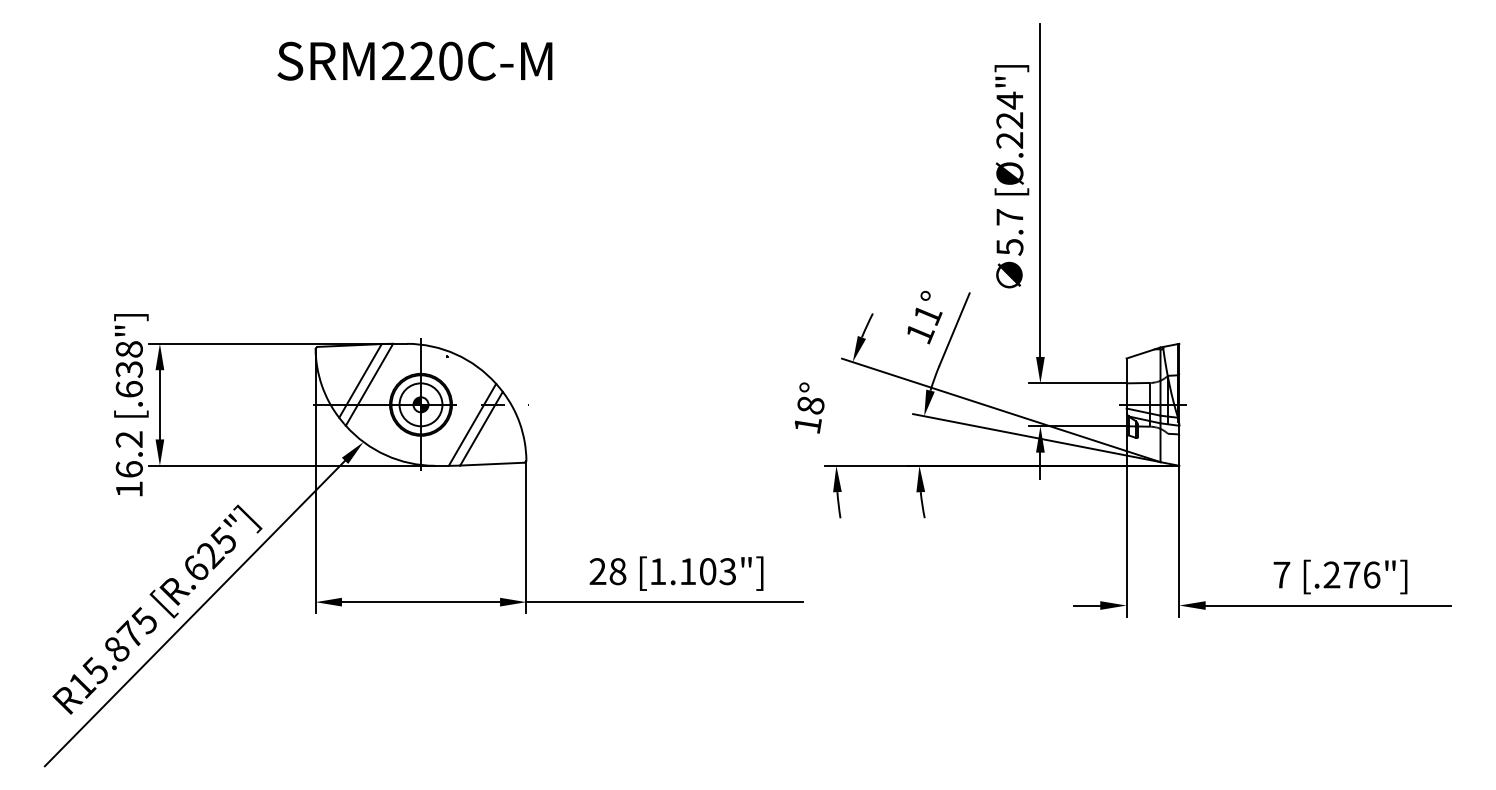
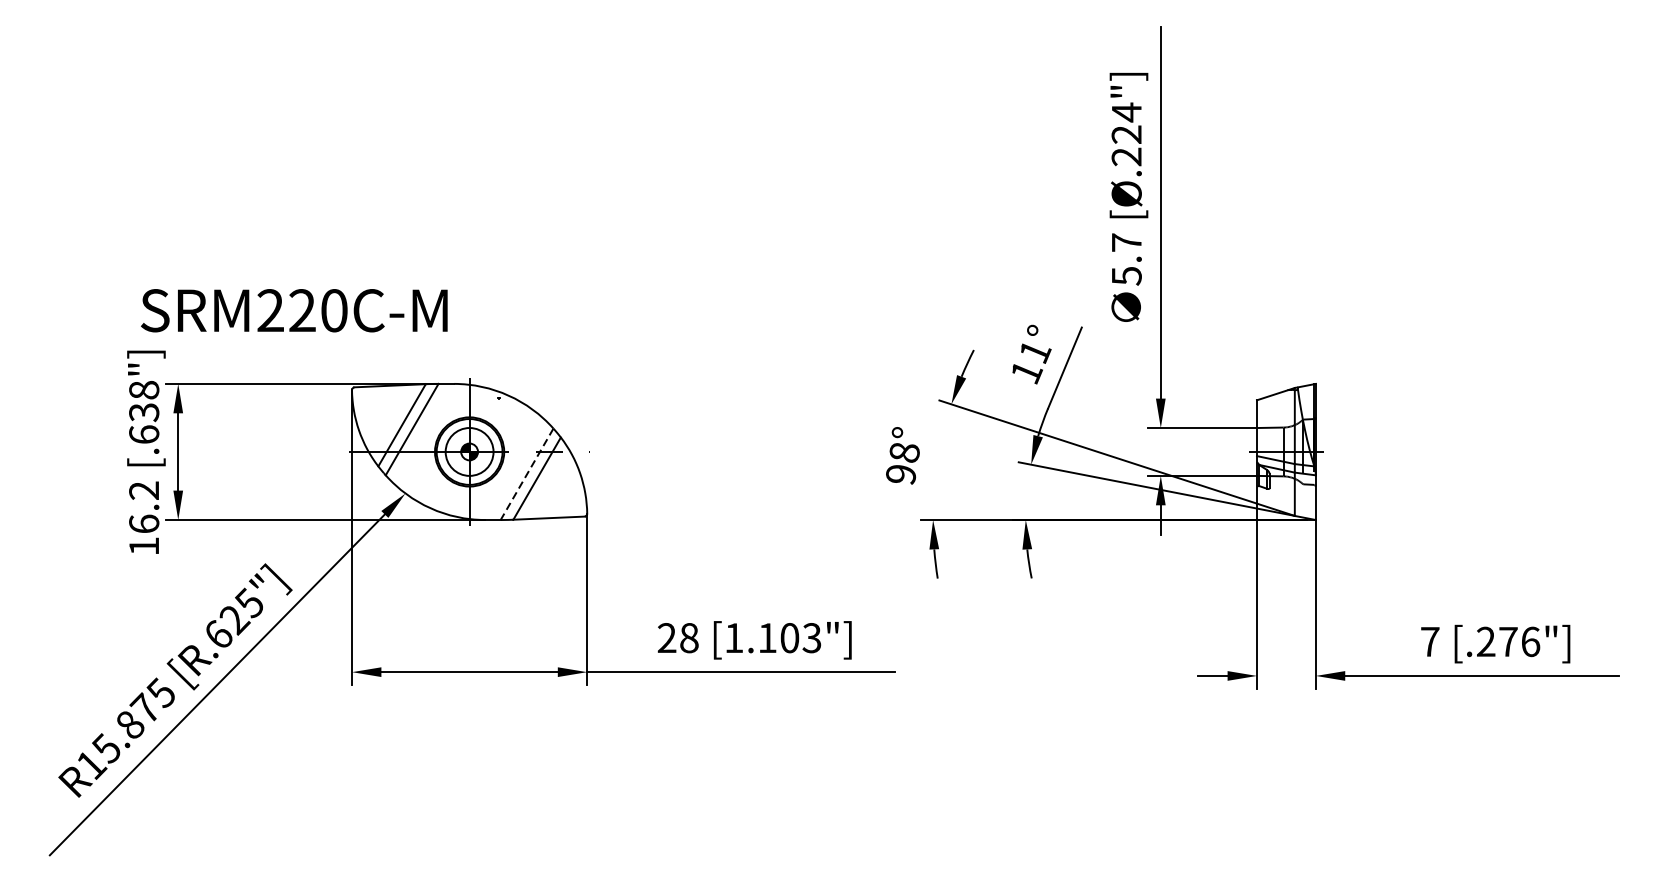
text: (414, 60) -> (293, 309), moved
line: (472, 425) -> (527, 475), solid -> dashed
text: (807, 425) -> (900, 475), 18° -> 98°

